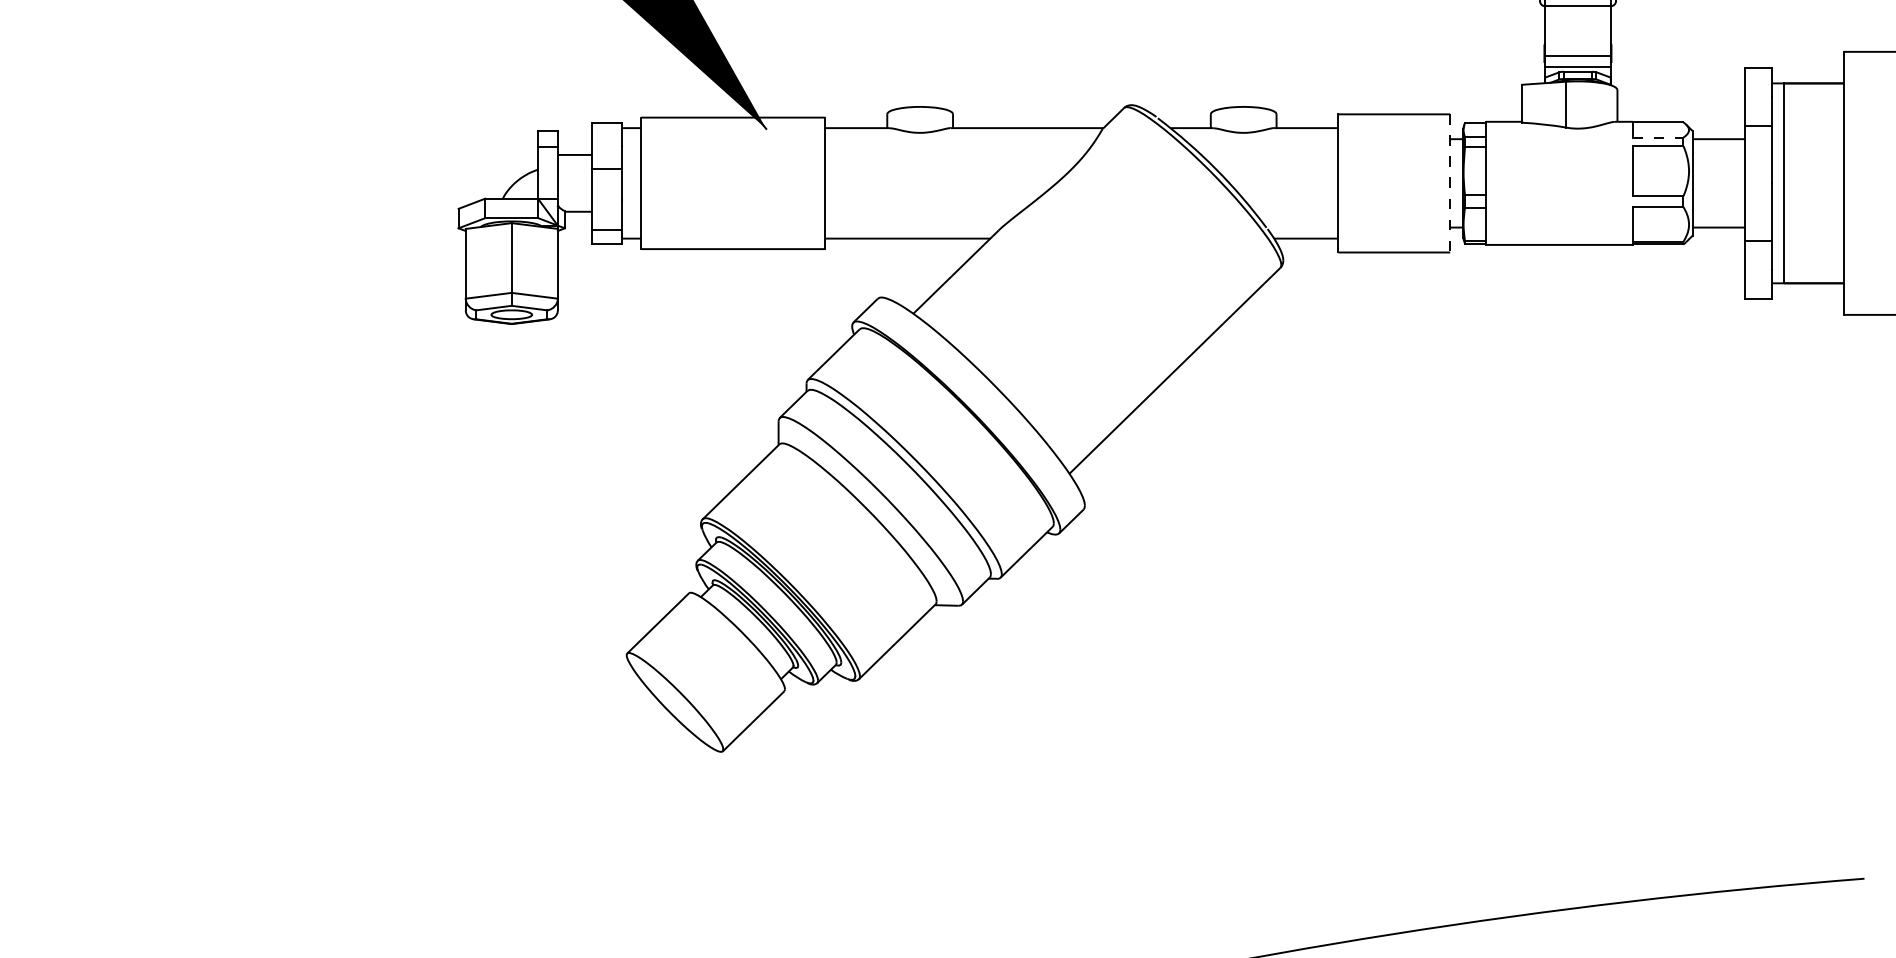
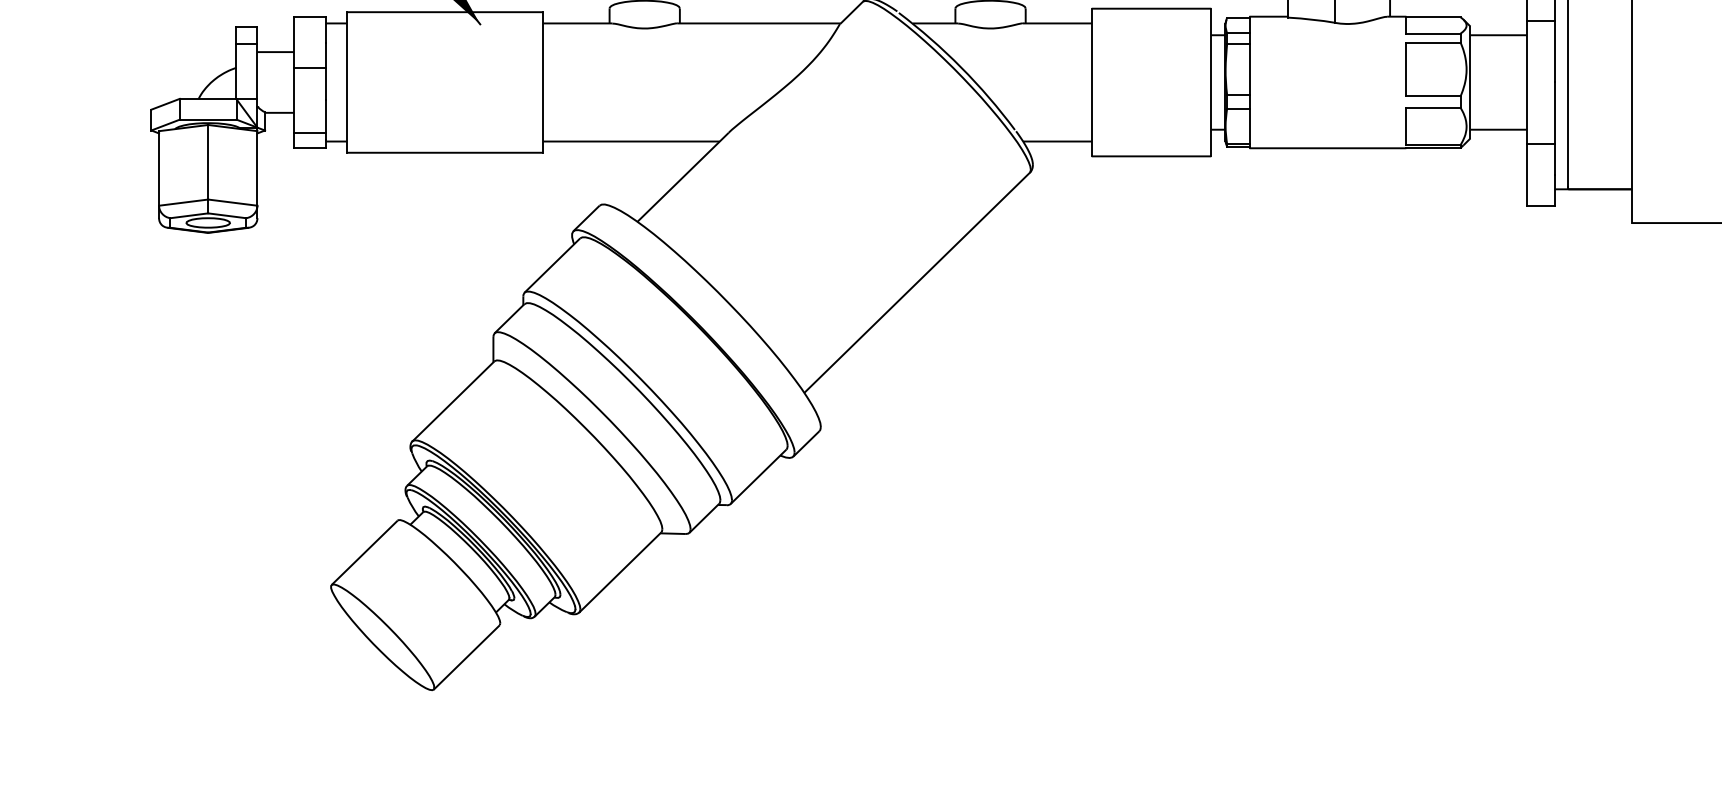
line: (1658, 137) -> (1433, 33), dashed -> solid
line: (1450, 183) -> (1211, 82), dashed -> solid

